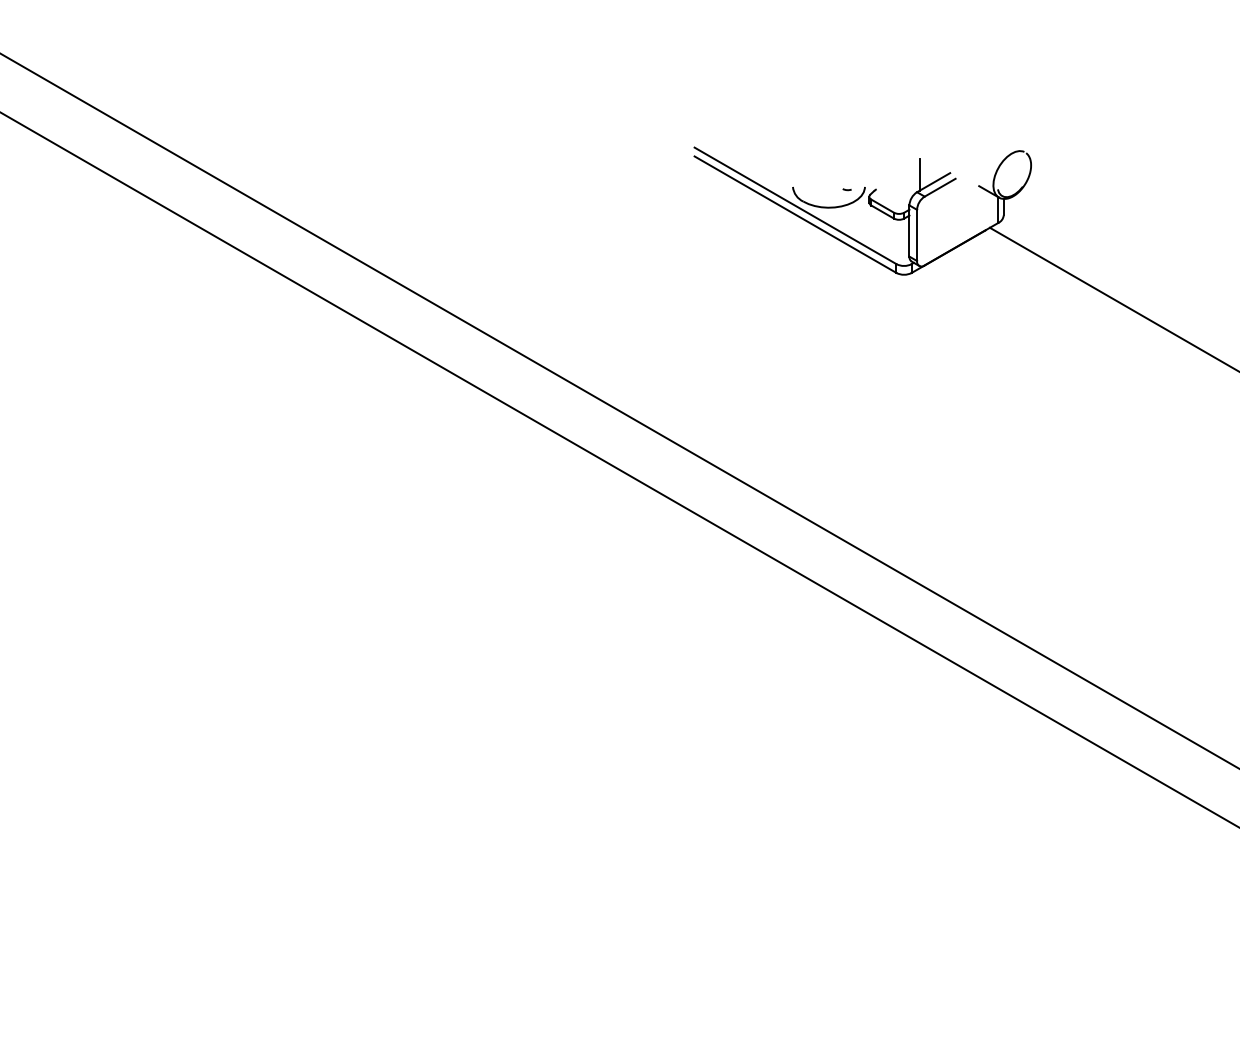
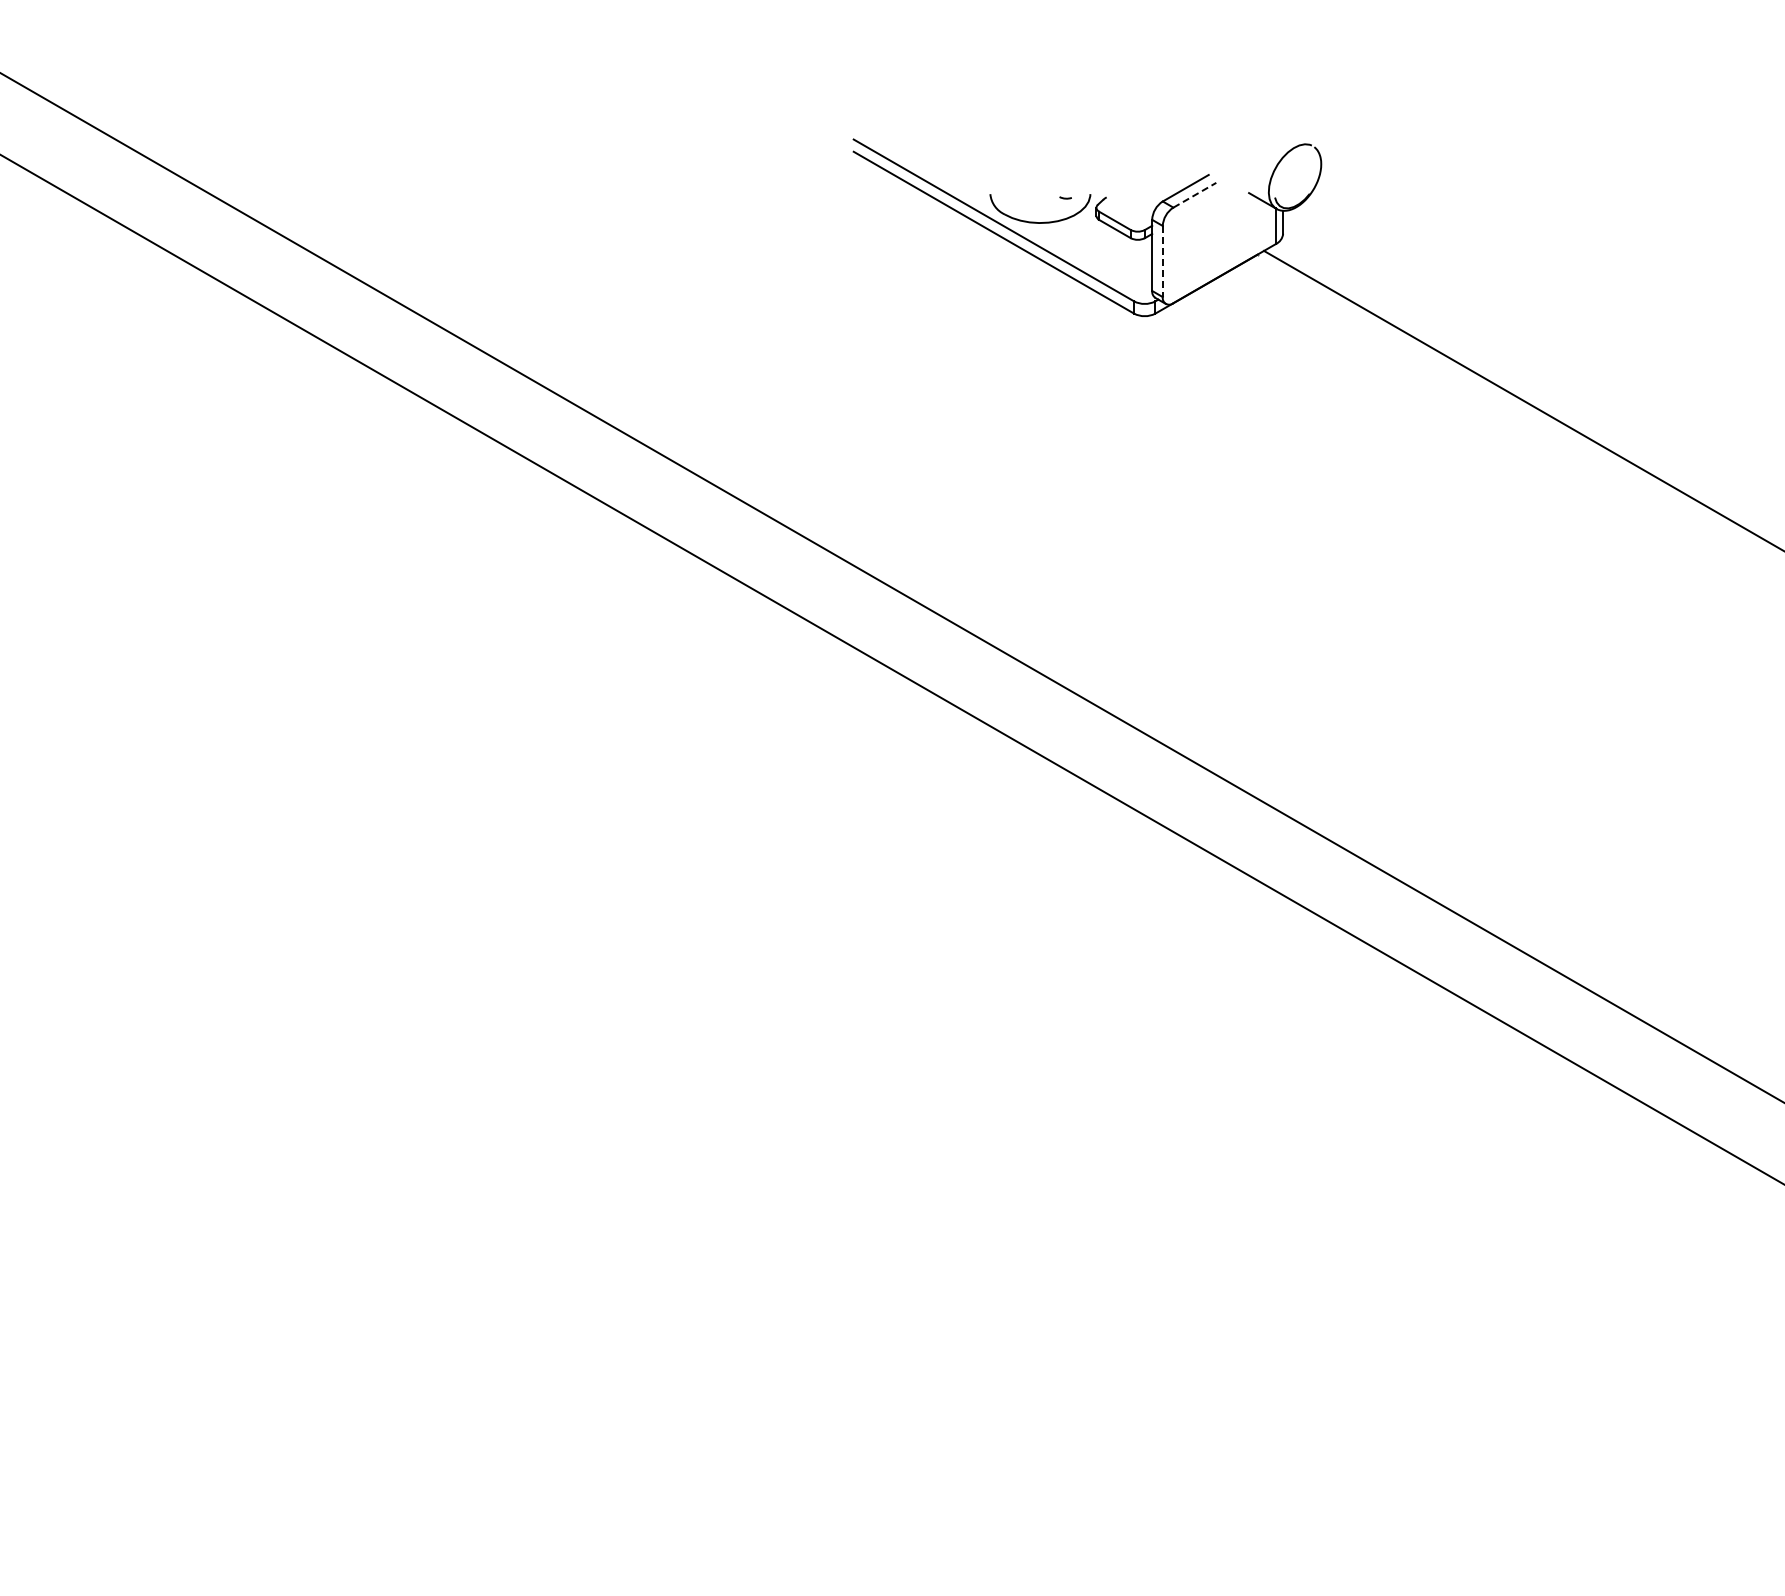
line: (919, 174) -> (1166, 177), removed
line: (939, 187) -> (1194, 195), solid -> dashed
line: (916, 235) -> (1162, 261), solid -> dashed

